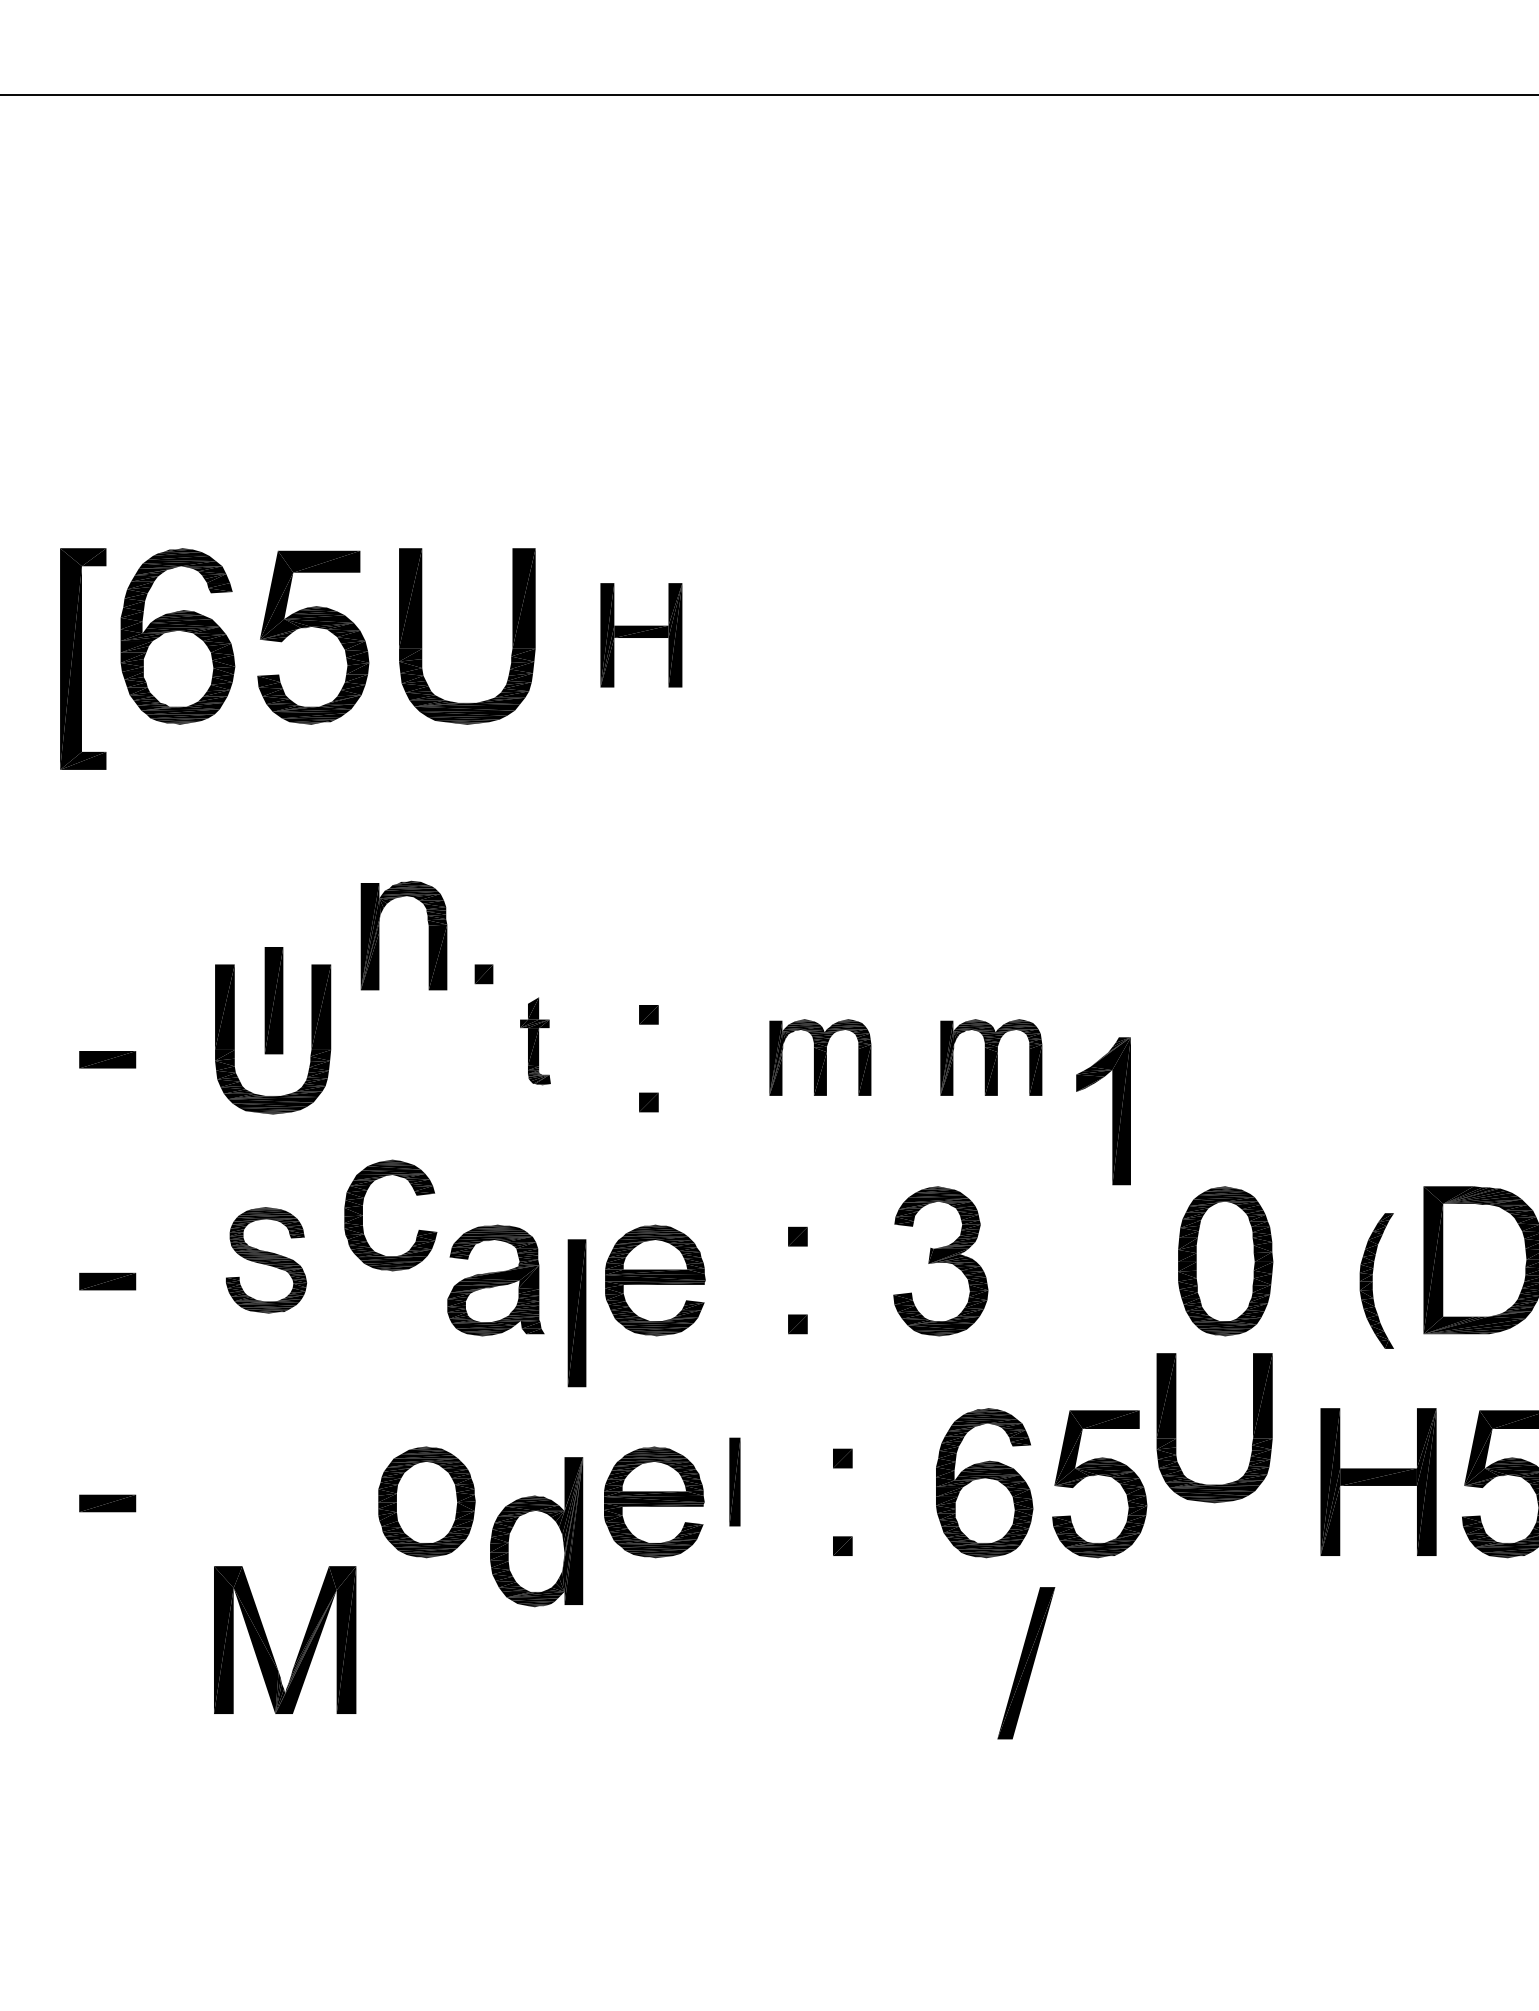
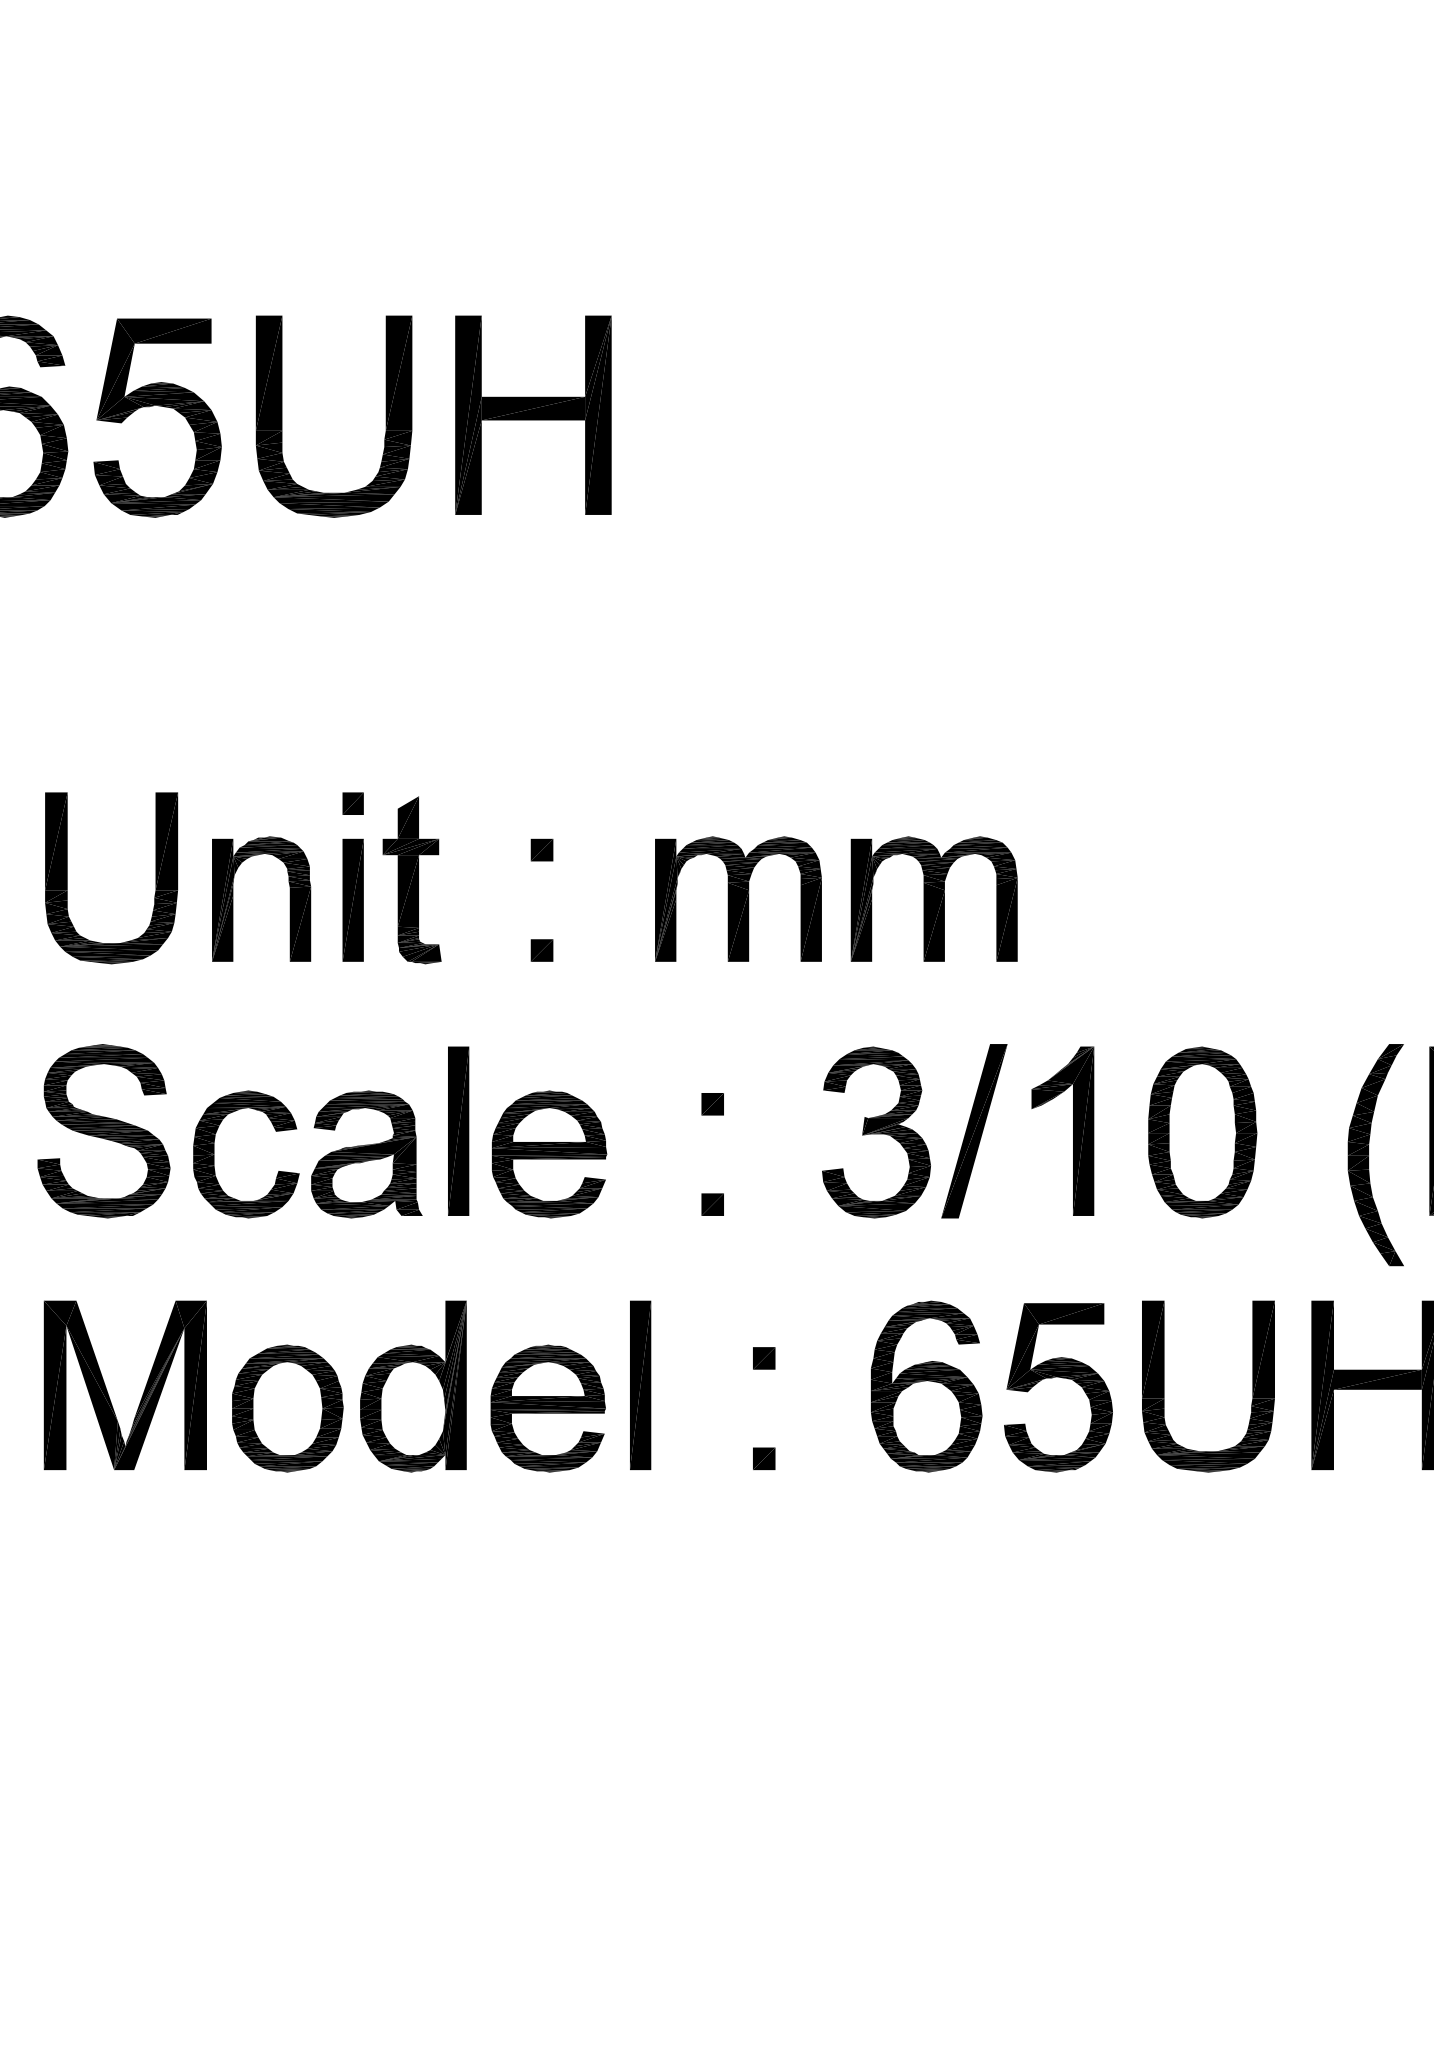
part: (641, 635) -> (533, 415), size x1.67
part: (379, 935) -> (233, 899), moved
part: (273, 1000) -> (352, 900), moved
part: (535, 1041) -> (412, 880), size x1.67
part: (820, 1057) -> (738, 899), size x1.43
part: (991, 1057) -> (934, 899), size x1.43
part: (1112, 1111) -> (1073, 1131), moved
part: (362, 1215) -> (213, 1154), moved
part: (266, 1260) -> (104, 1131), size x1.43
part: (1376, 1280) -> (1375, 1154), size x1.43
part: (576, 1313) -> (457, 1131), moved
part: (1176, 1428) -> (1164, 1386), moved
part: (734, 1481) -> (640, 1384), size x1.67
part: (536, 1532) -> (413, 1386), moved
part: (301, 1643) -> (144, 1389), moved
part: (1026, 1663) -> (974, 1131), moved

